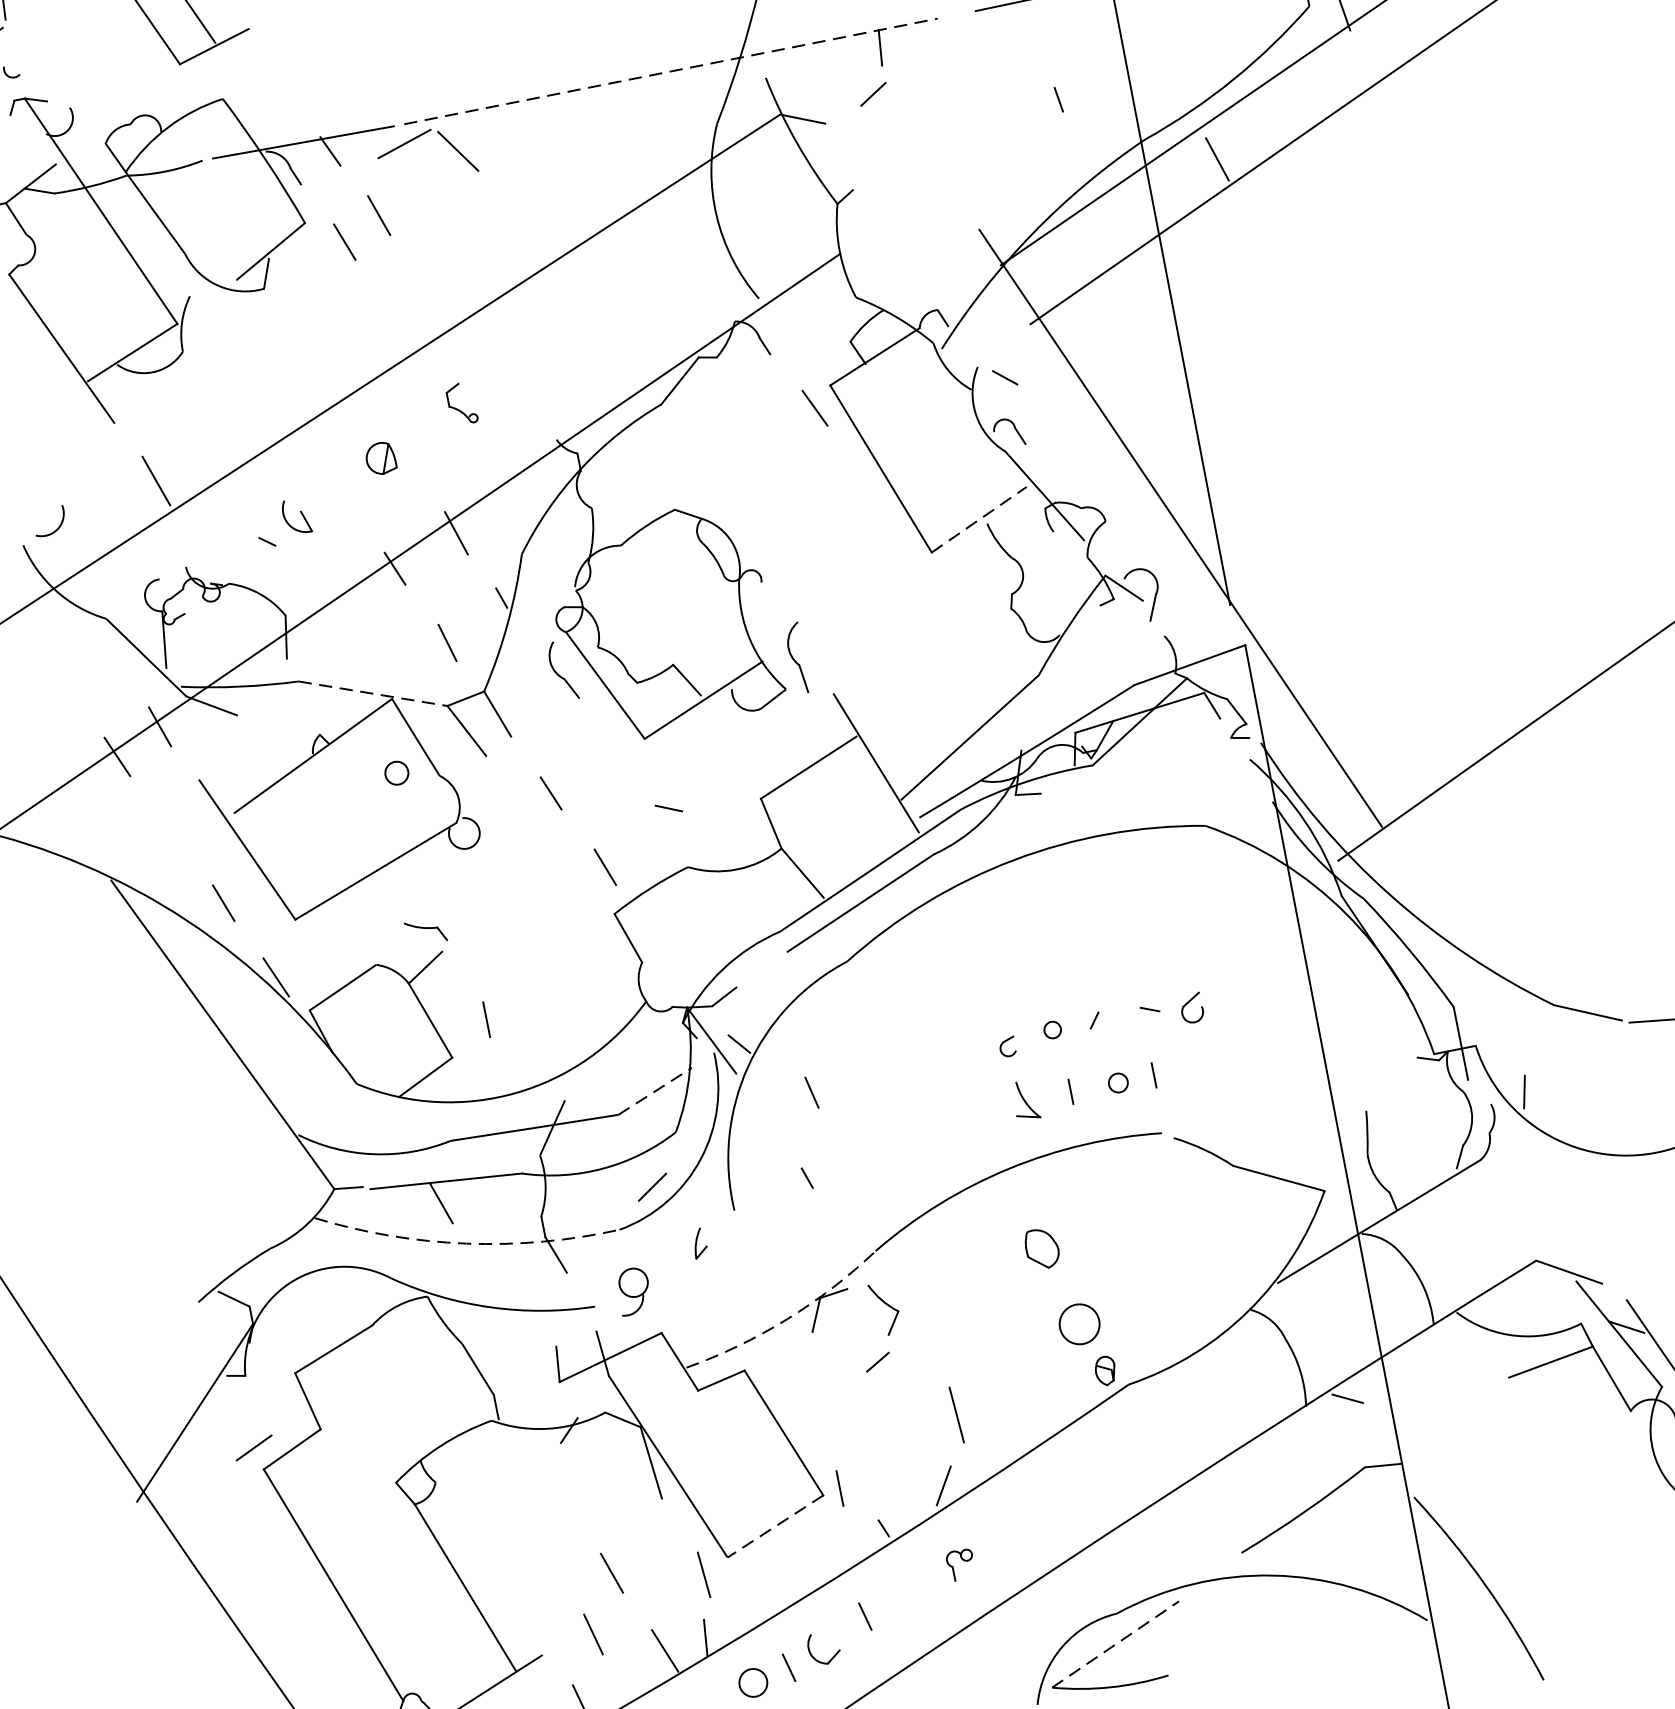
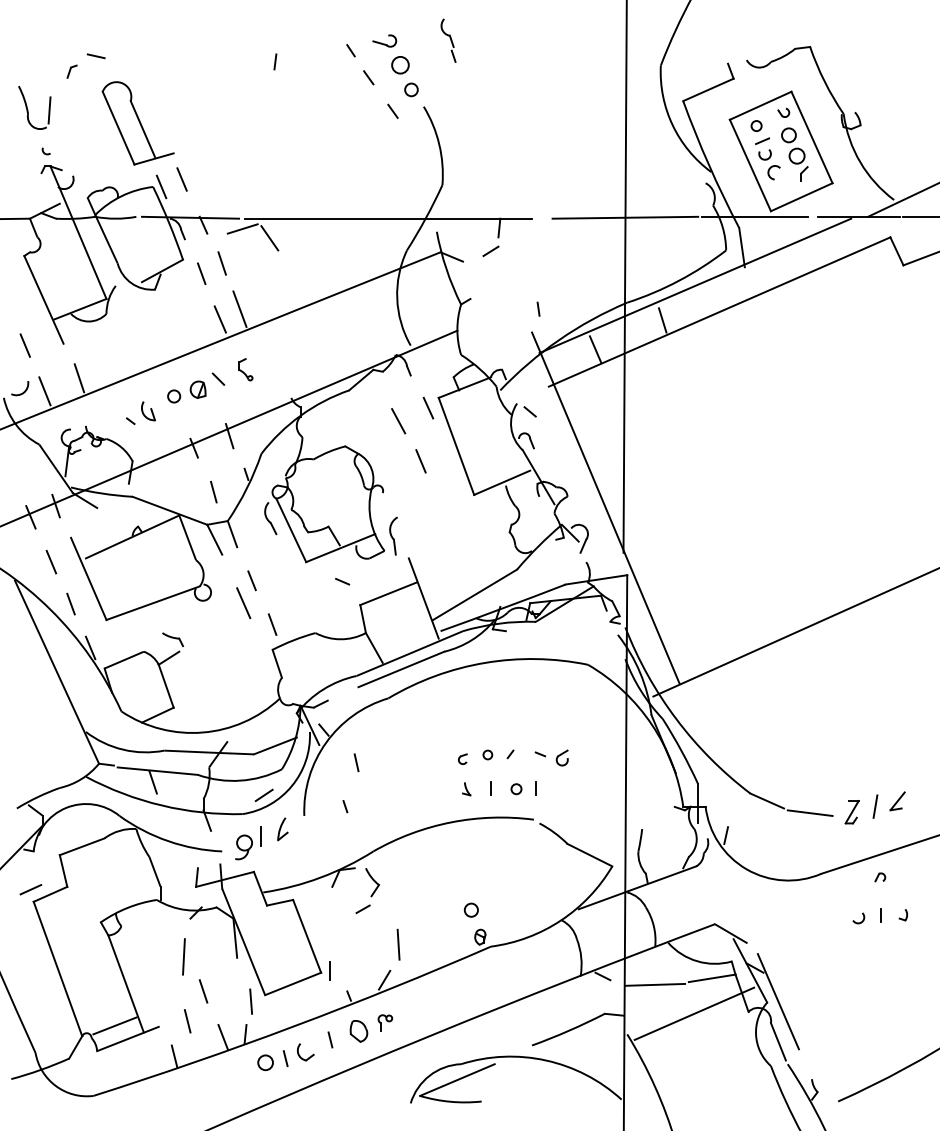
line: (671, 71) -> (388, 218), dashed -> solid
line: (272, 74) -> (181, 179), added
line: (238, 95) -> (161, 186), added
line: (1058, 98) -> (538, 308), moved
line: (1103, 238) -> (595, 349), added
line: (427, 292) -> (239, 308), added
line: (394, 320) -> (219, 319), added
line: (414, 430) -> (218, 378), added
line: (42, 440) -> (24, 345), added
line: (764, 444) -> (398, 421), added
line: (819, 510) -> (420, 461), added
line: (96, 518) -> (44, 391), added
line: (979, 519) -> (502, 482), dashed -> solid
line: (372, 693) -> (169, 510), dashed -> solid
circle: (397, 773) -> (174, 396), moved
line: (668, 808) -> (342, 581), moved
line: (171, 831) -> (51, 561), added
line: (543, 838) -> (243, 603), added
line: (484, 1020) -> (260, 836), moved
line: (655, 1090) -> (275, 745), dashed -> solid
part: (1025, 1101) -> (466, 789), size x0.62
arc: (465, 1243) -> (161, 805), dashed -> solid
part: (698, 1243) -> (282, 829), size x1.43
part: (1041, 1249) -> (358, 1031), moved
arc: (787, 1318) -> (320, 877), dashed -> solid
circle: (1077, 1323) -> (470, 909), size x0.62
line: (1448, 1394) -> (655, 984), added
line: (1531, 1433) -> (694, 1013), added
line: (561, 1515) -> (183, 956), added
line: (774, 1527) -> (292, 984), dashed -> solid
line: (1115, 1645) -> (457, 1080), dashed -> solid
line: (459, 1669) -> (114, 1025), added

